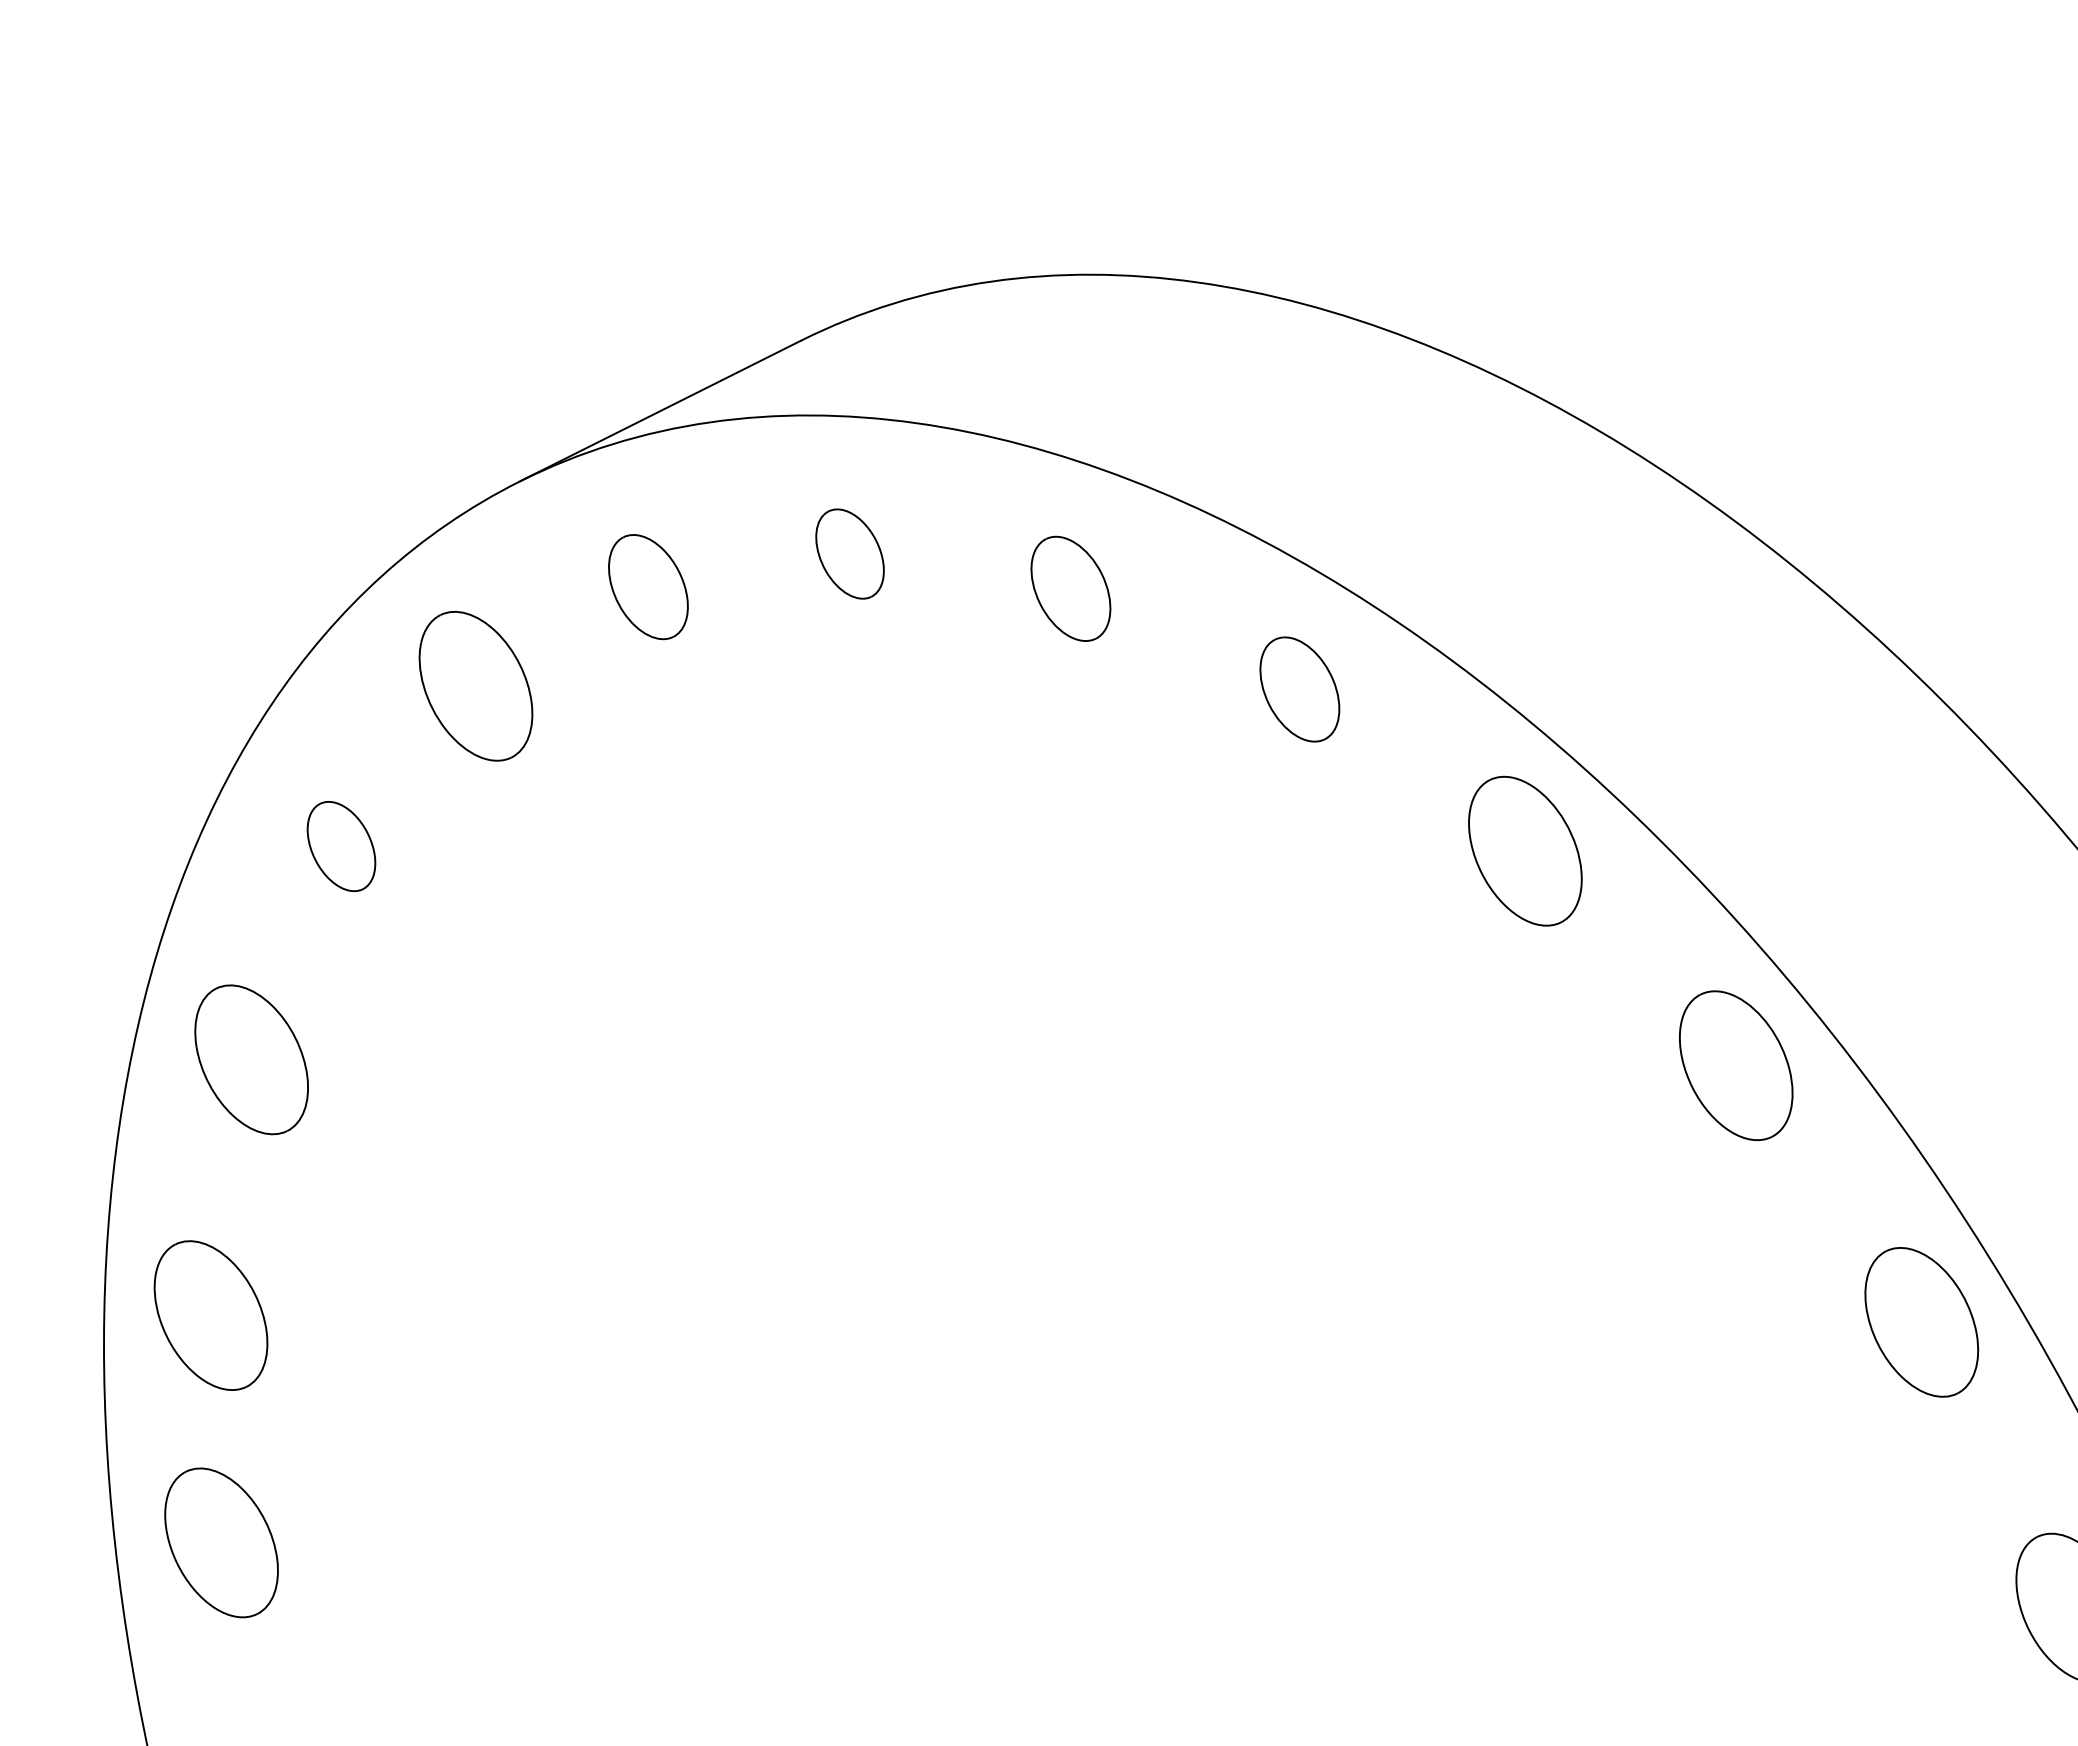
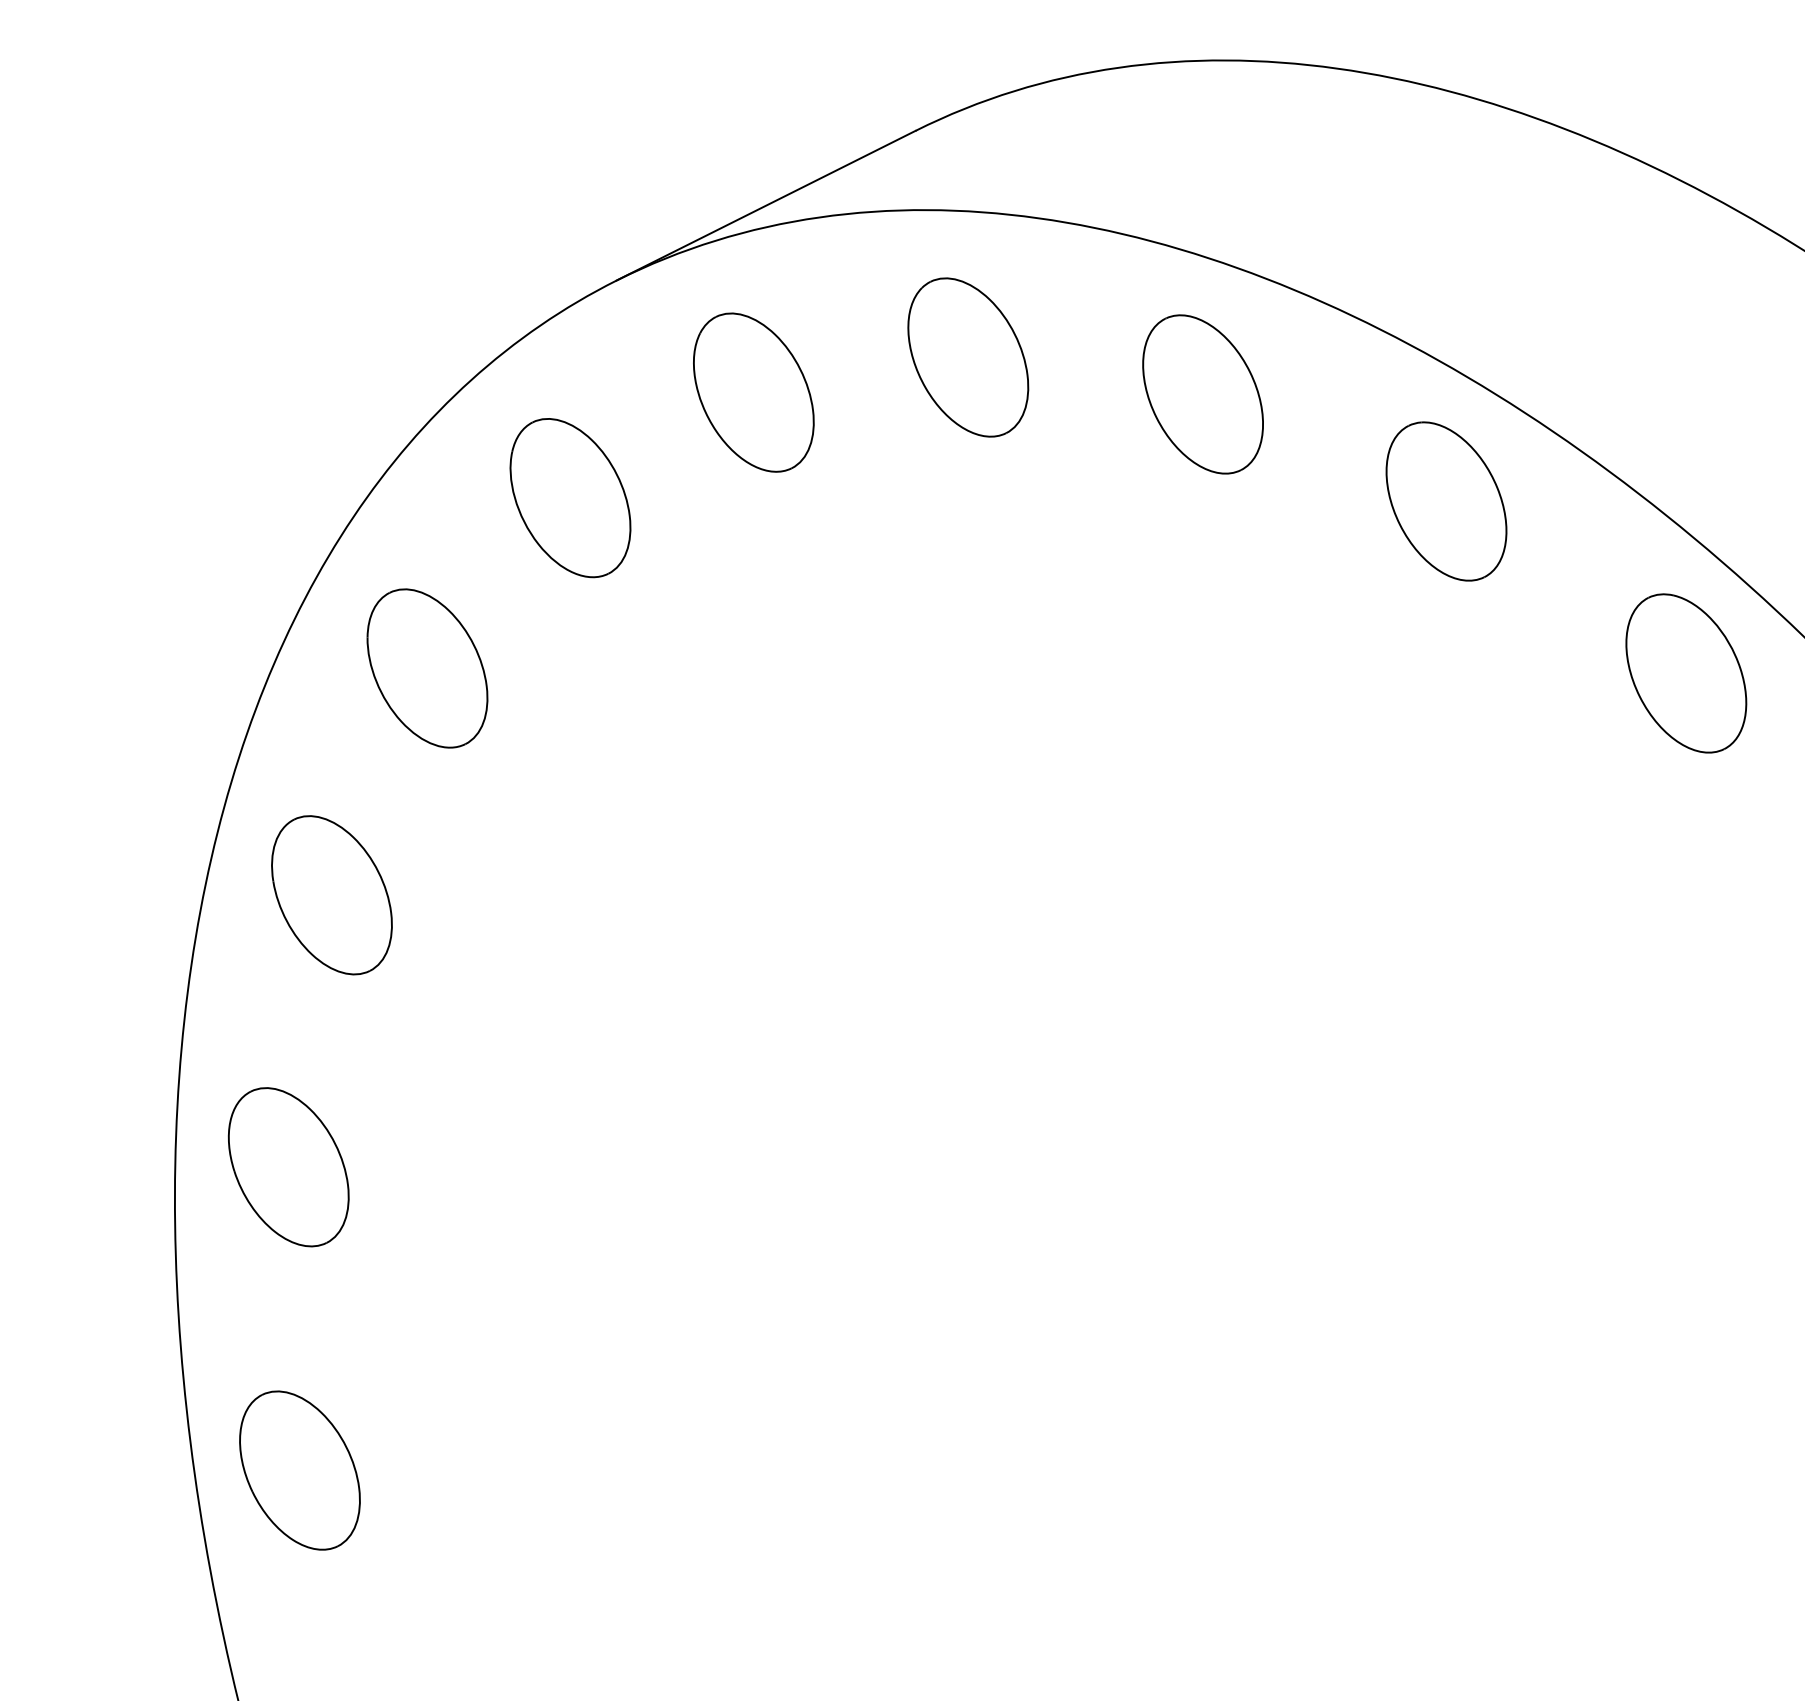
part: (849, 553) -> (967, 356), size x1.67
part: (648, 586) -> (753, 391), size x1.43
part: (1070, 588) -> (1202, 394), size x1.43
part: (1299, 689) -> (1446, 501), size x1.43
part: (341, 846) -> (427, 668), size x1.67
part: (221, 1542) -> (299, 1470), moved

